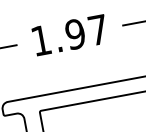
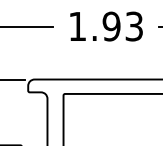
text: (97, 30) -> (133, 26), 1.97 -> 1.93

